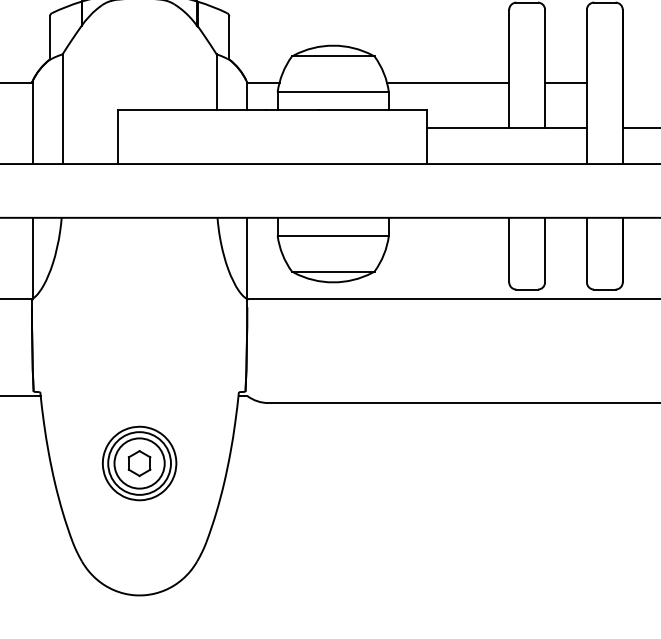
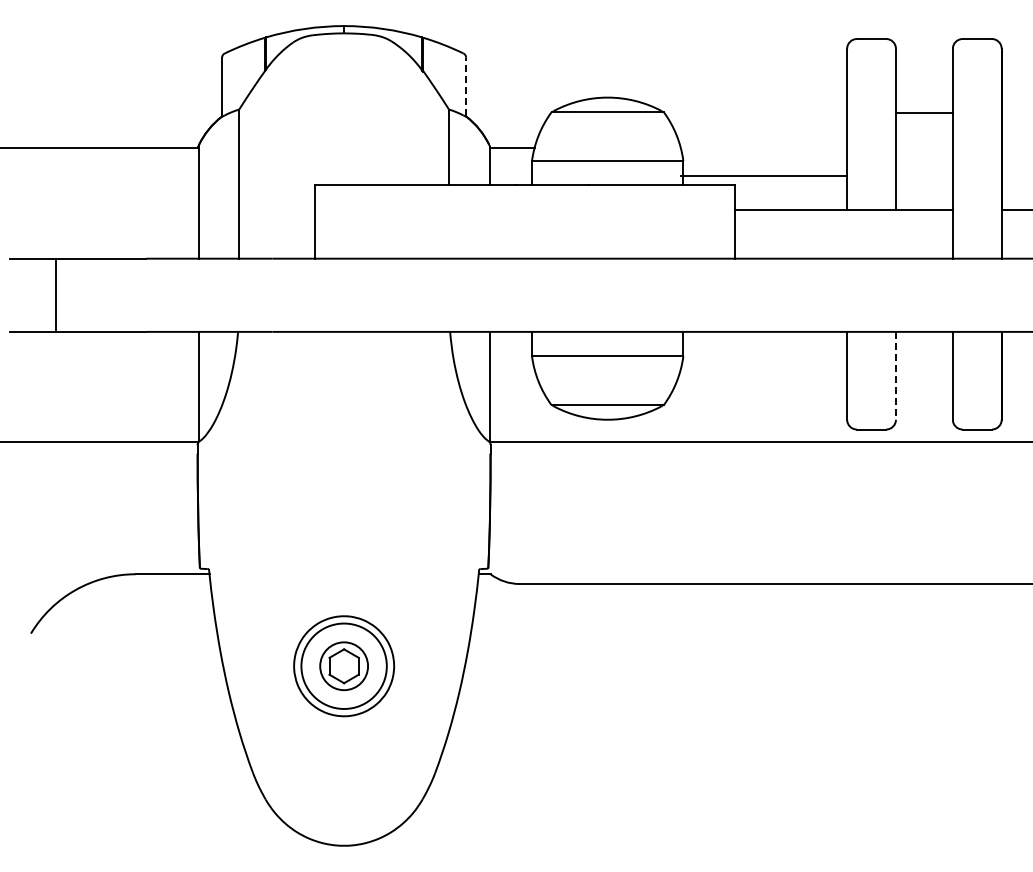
line: (229, 37) -> (466, 86), solid -> dashed
line: (447, 83) -> (763, 176), moved
line: (565, 83) -> (923, 113), moved
line: (544, 249) -> (895, 375), solid -> dashed
circle: (139, 463) -> (343, 666), size x0.7

